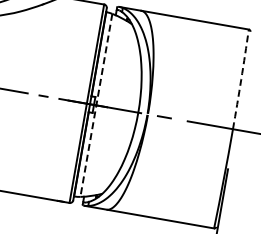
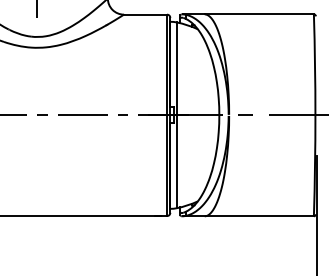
arc: (241, 79) -> (315, 64), dashed -> solid
line: (96, 105) -> (176, 115), dashed -> solid

